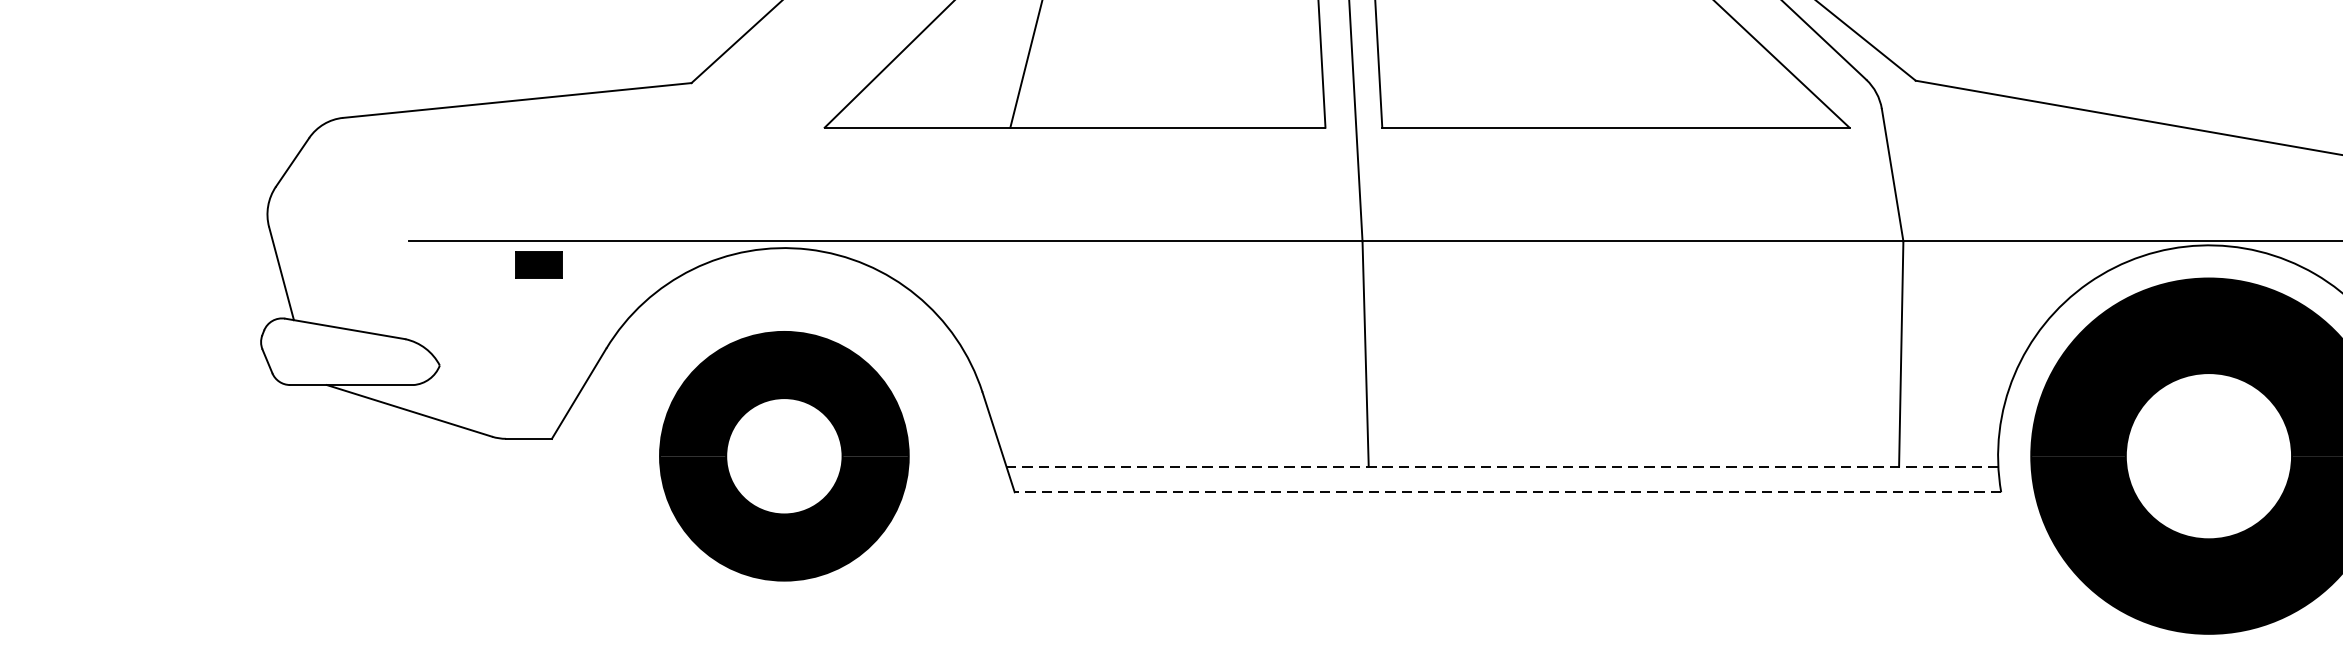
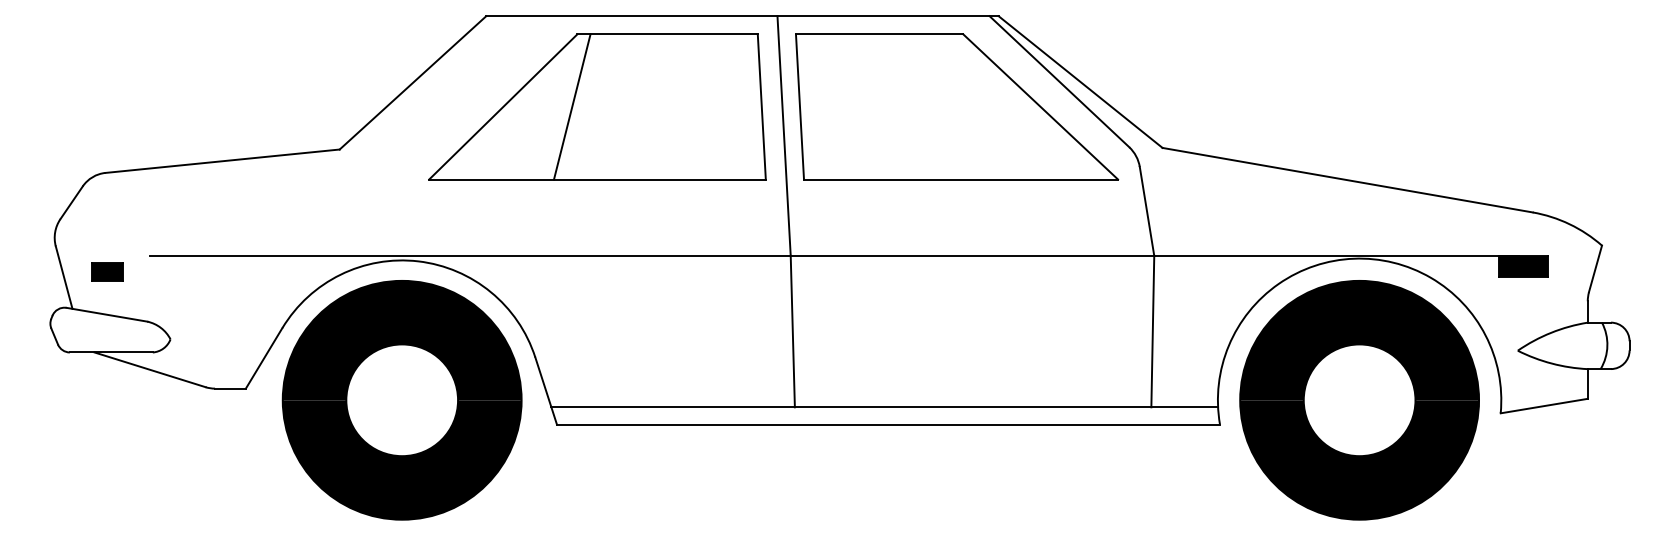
part: (539, 264) -> (107, 271), moved
part: (783, 456) -> (401, 400), size x1.43
line: (1502, 466) -> (884, 407), dashed -> solid
line: (1507, 492) -> (888, 424), dashed -> solid

